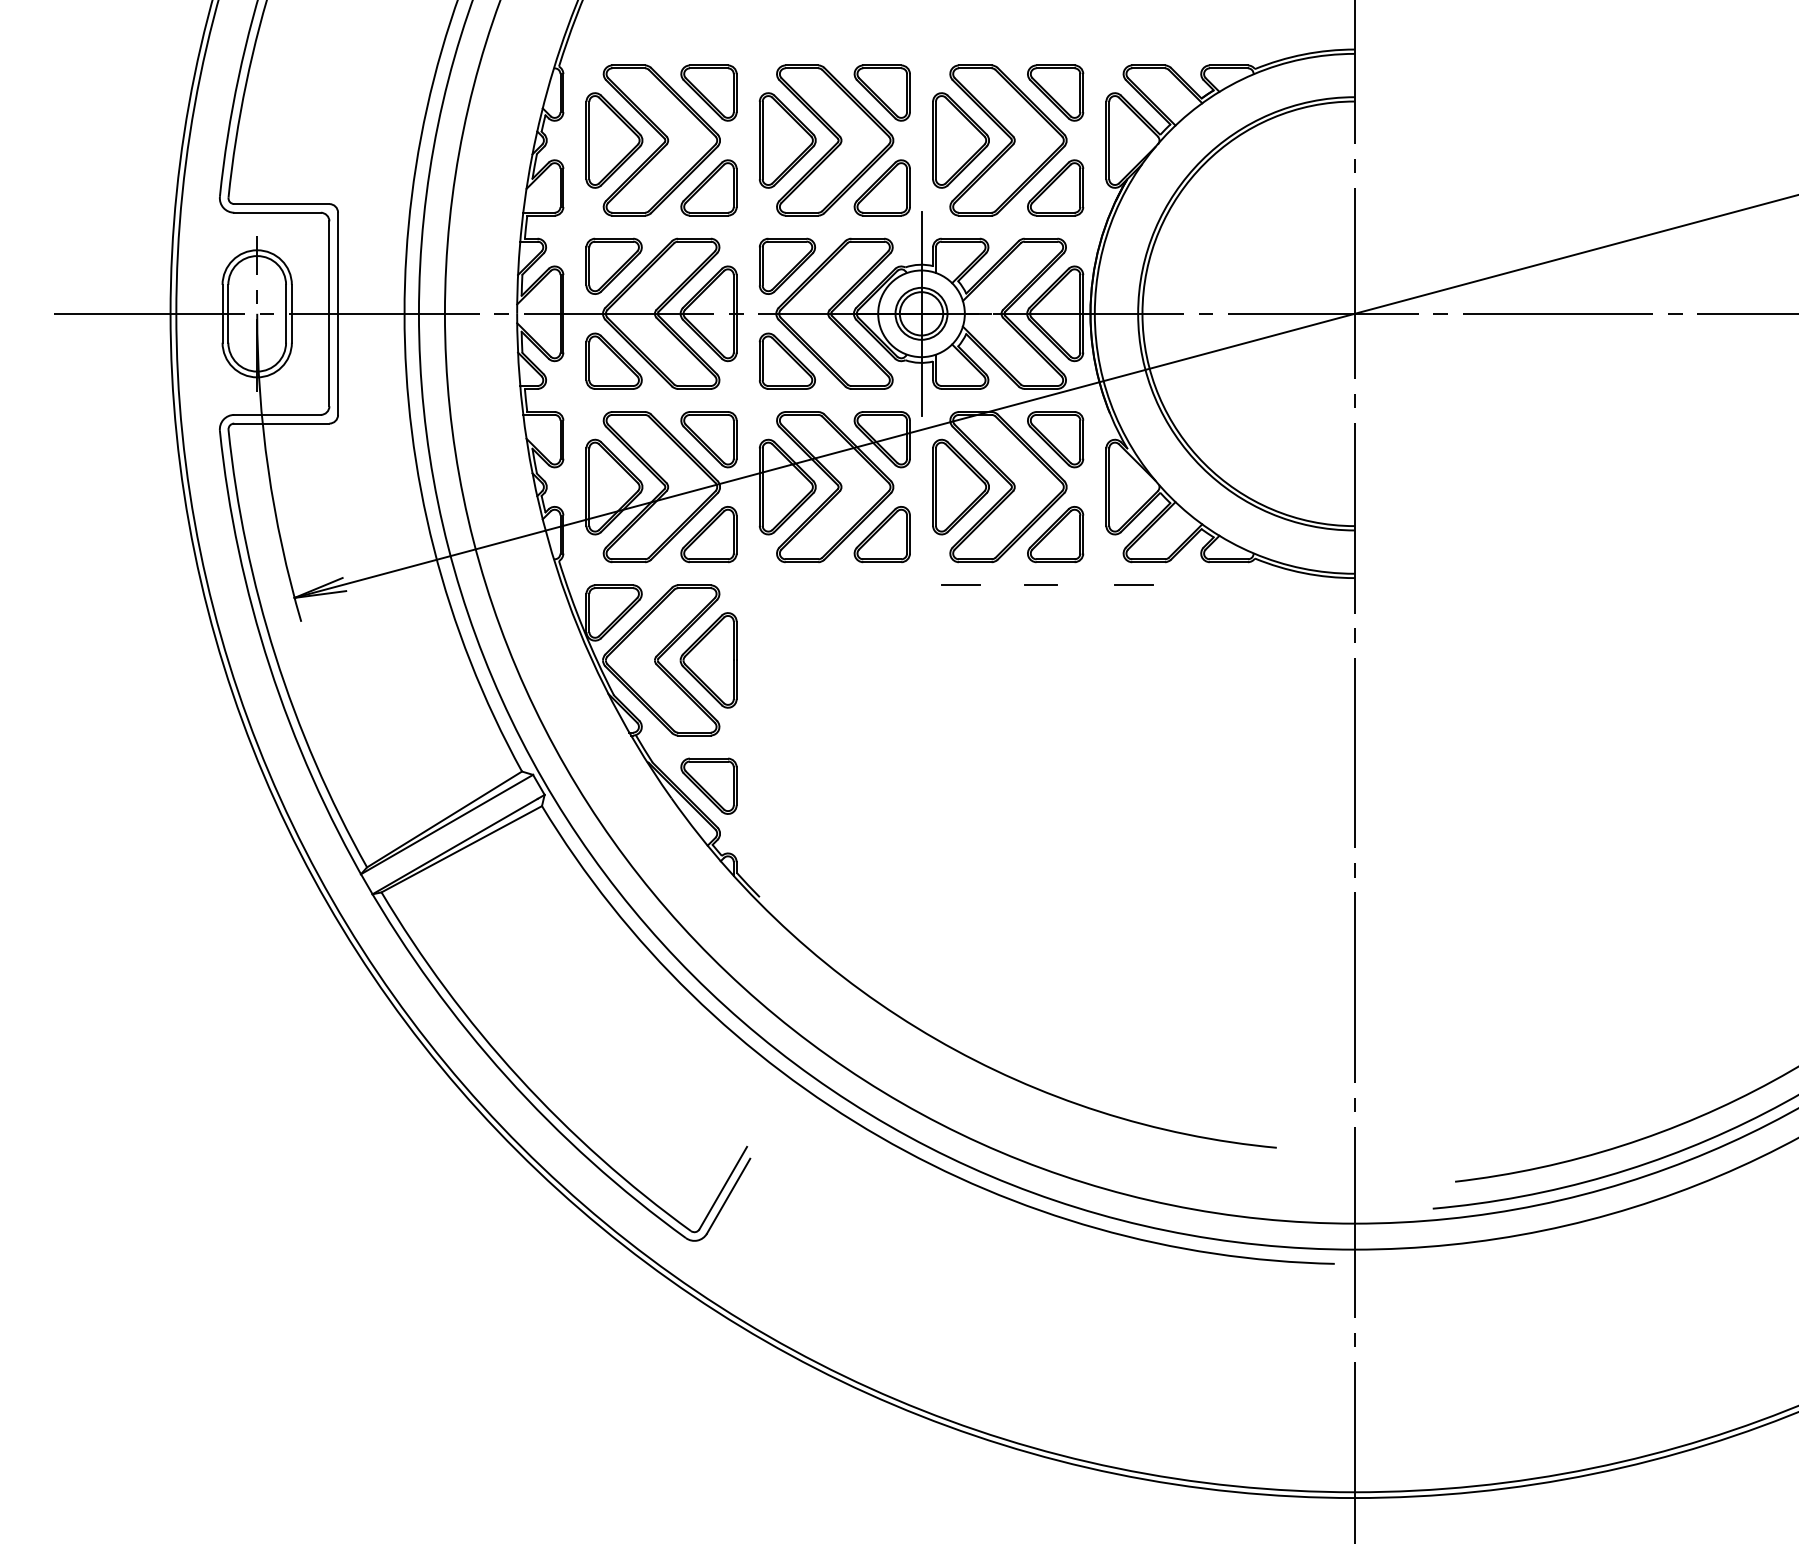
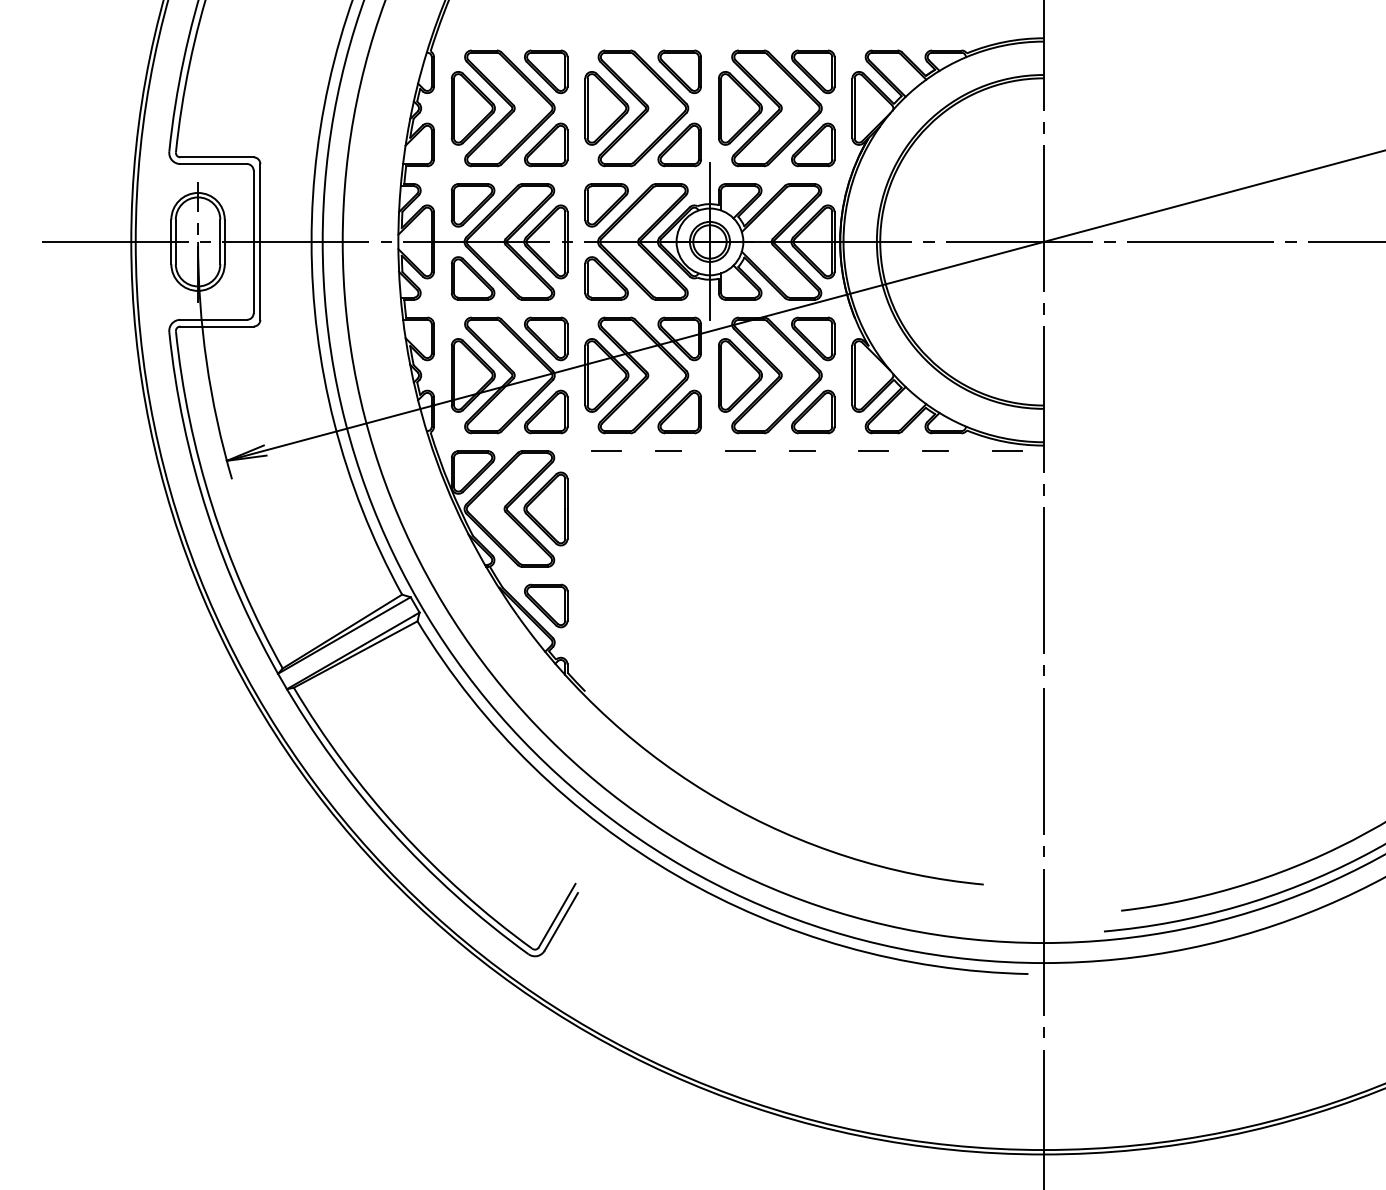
line: (787, 585) -> (606, 451), added
line: (867, 585) -> (668, 451), added
line: (1214, 585) -> (935, 451), added
line: (1306, 585) -> (1006, 451), added

